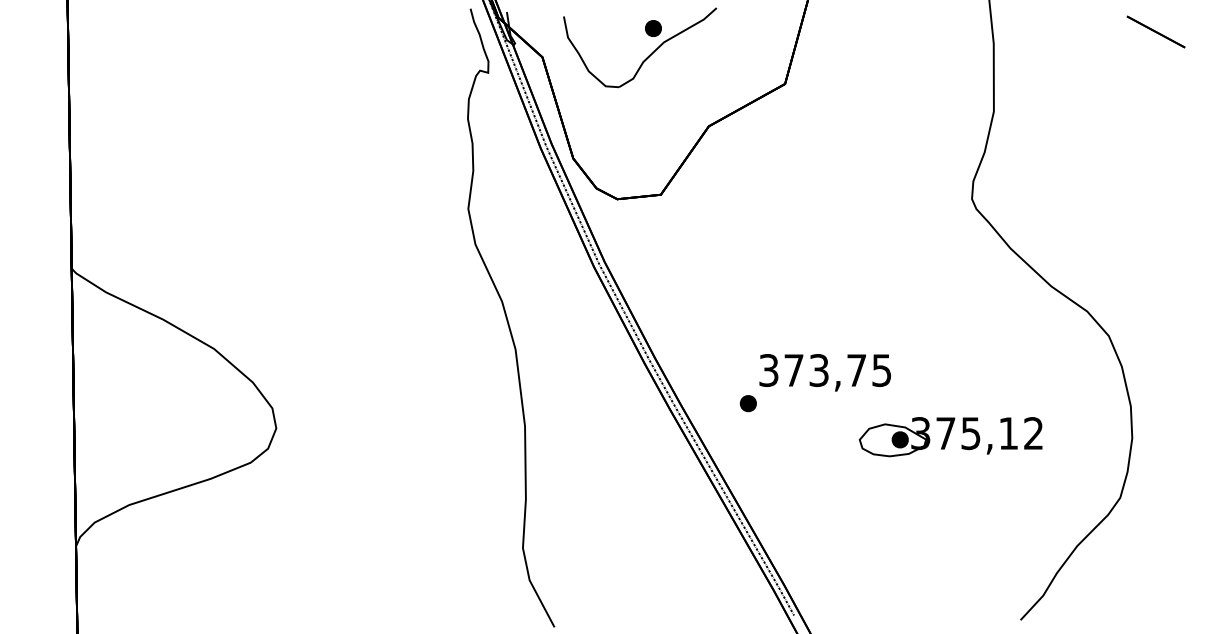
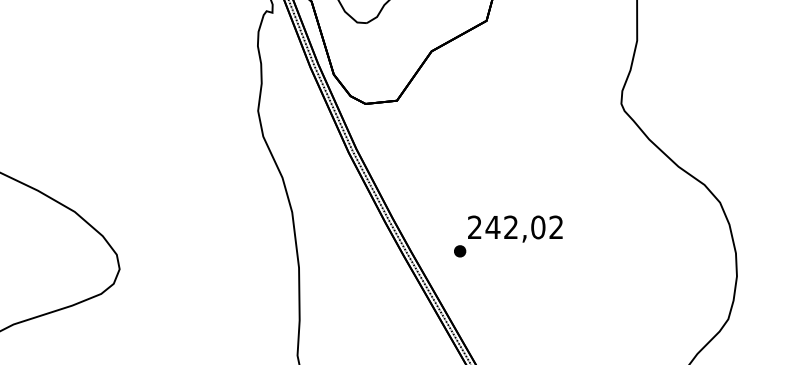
text: (825, 370) -> (515, 227), 373,75 -> 242,02
part: (950, 437) -> (605, 275), removed

